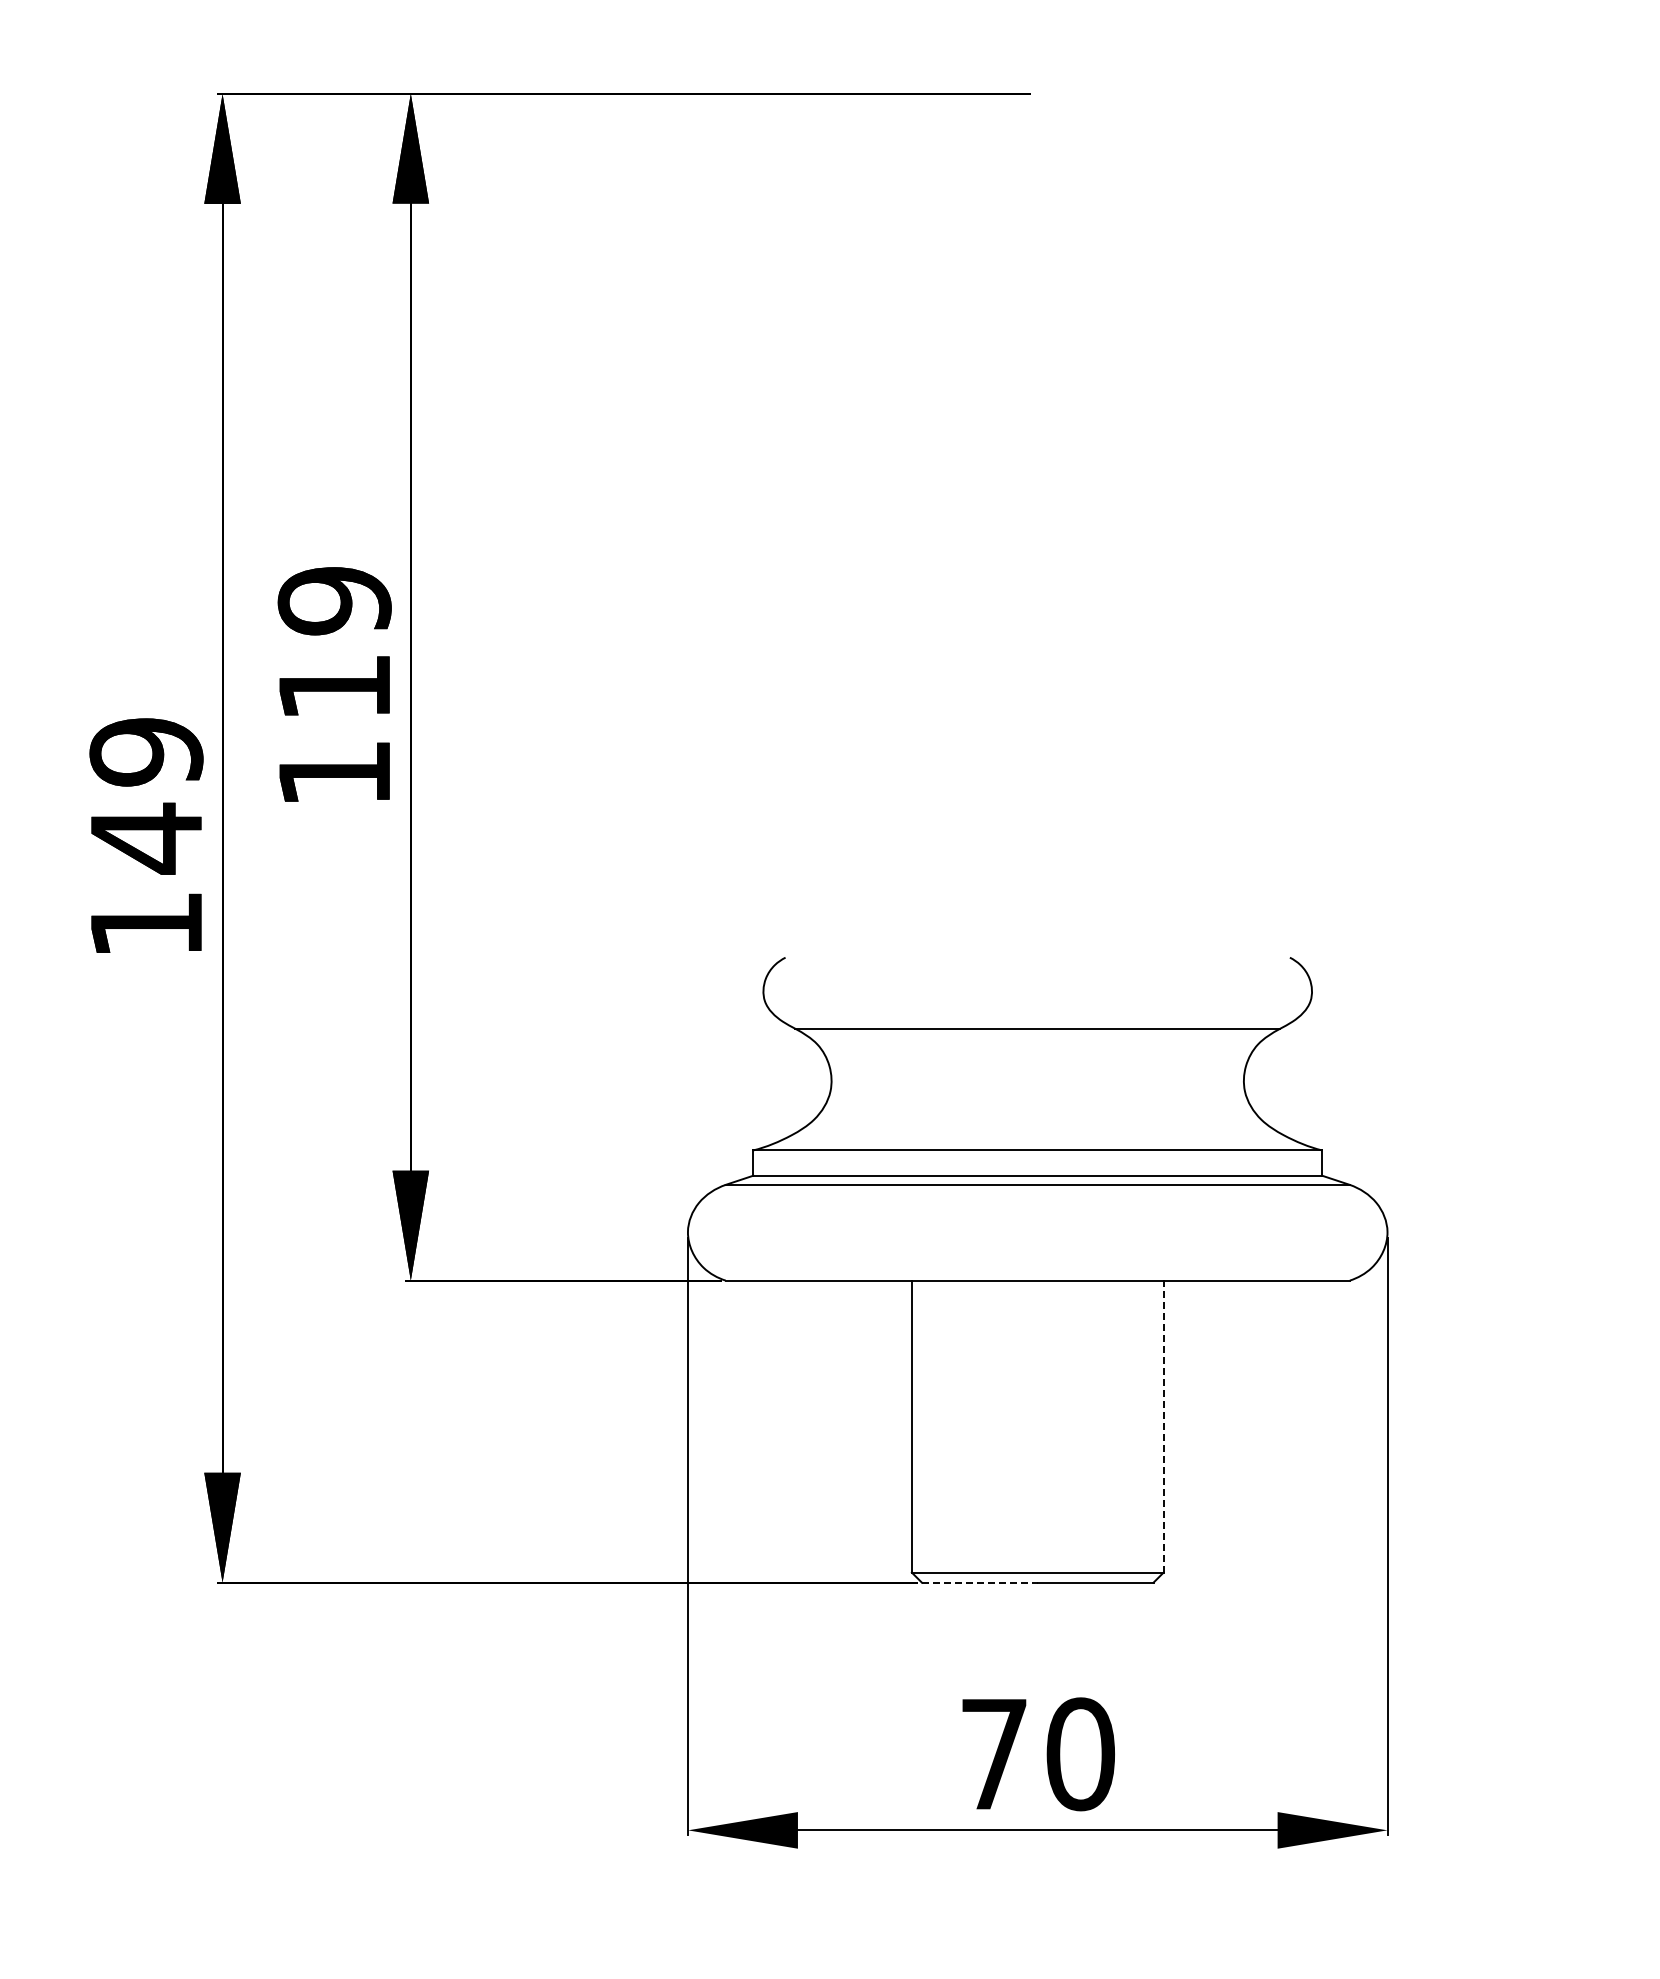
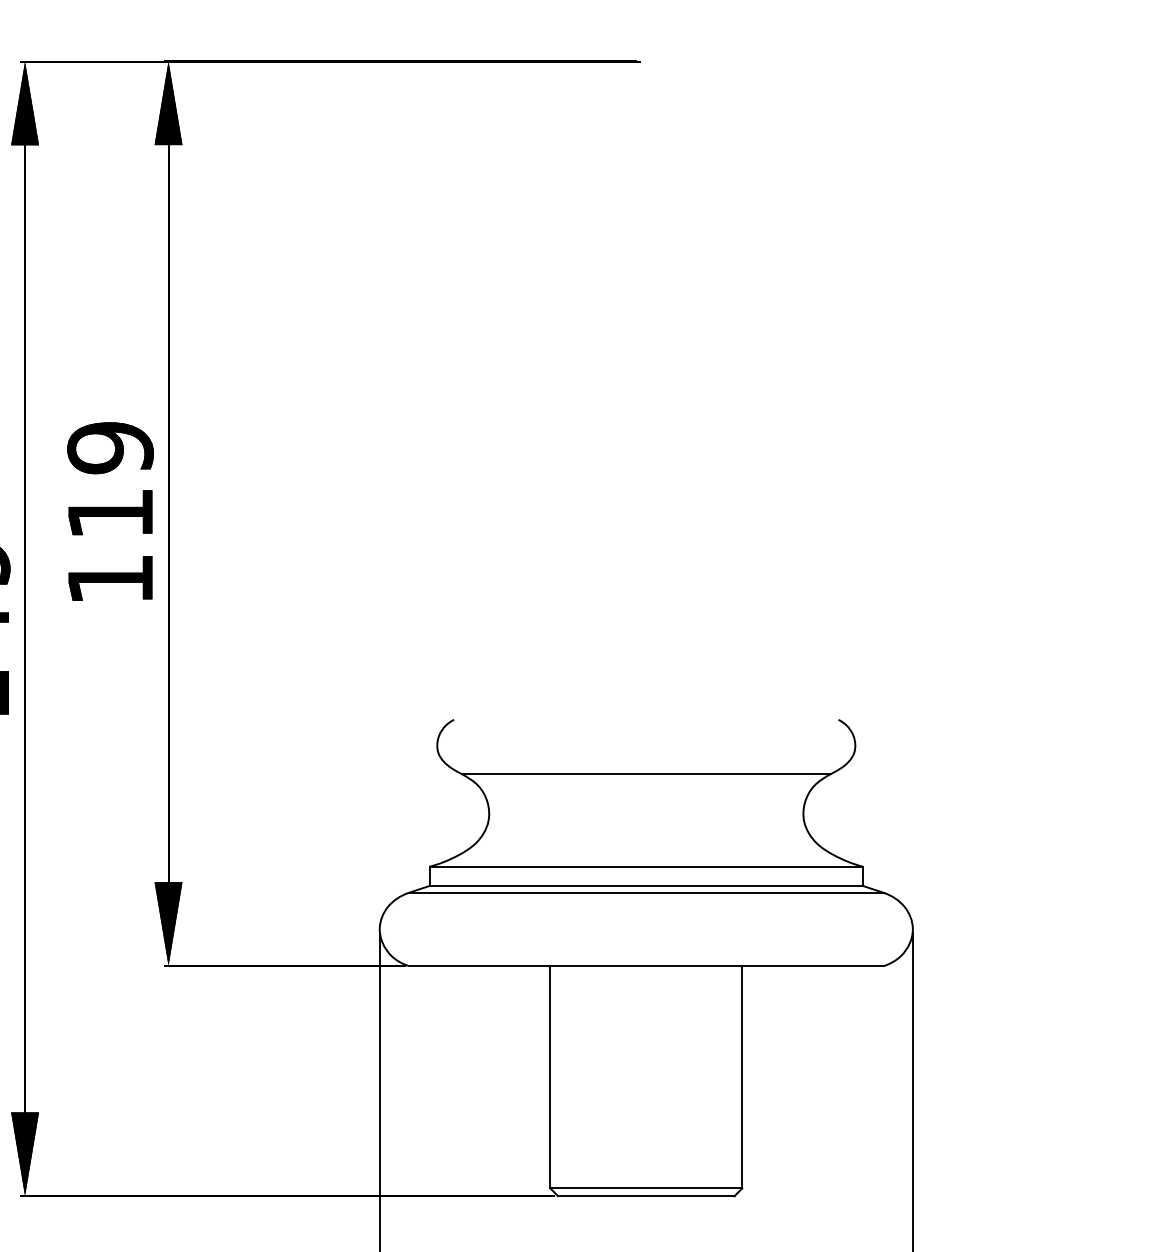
line: (1163, 1426) -> (742, 1077), dashed -> solid
line: (979, 1582) -> (601, 1195), dashed -> solid

